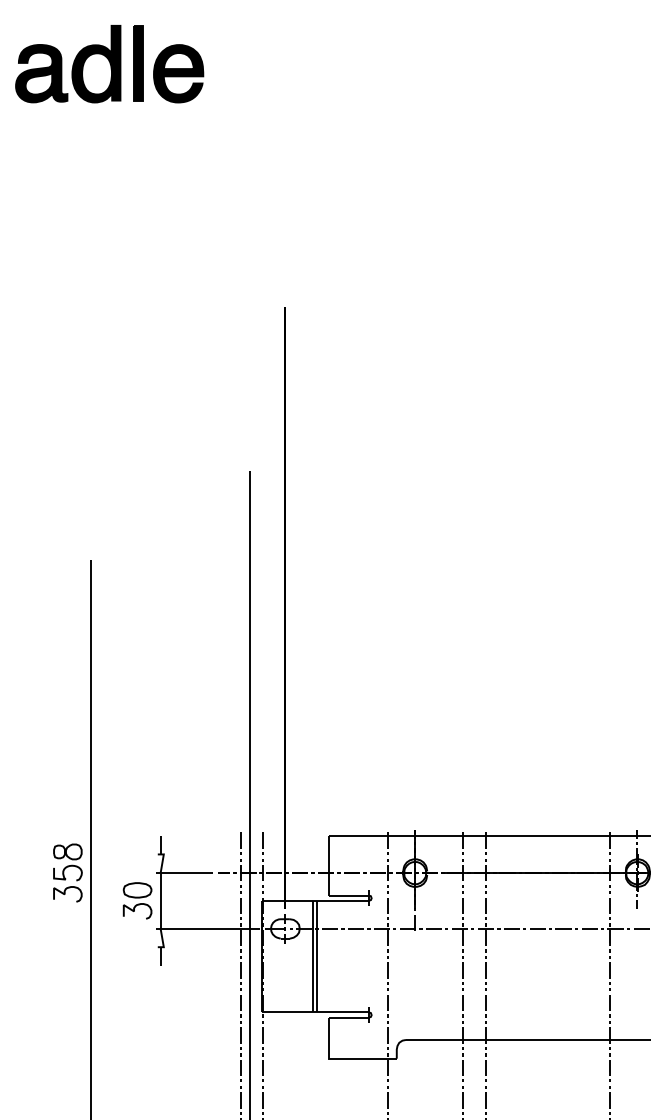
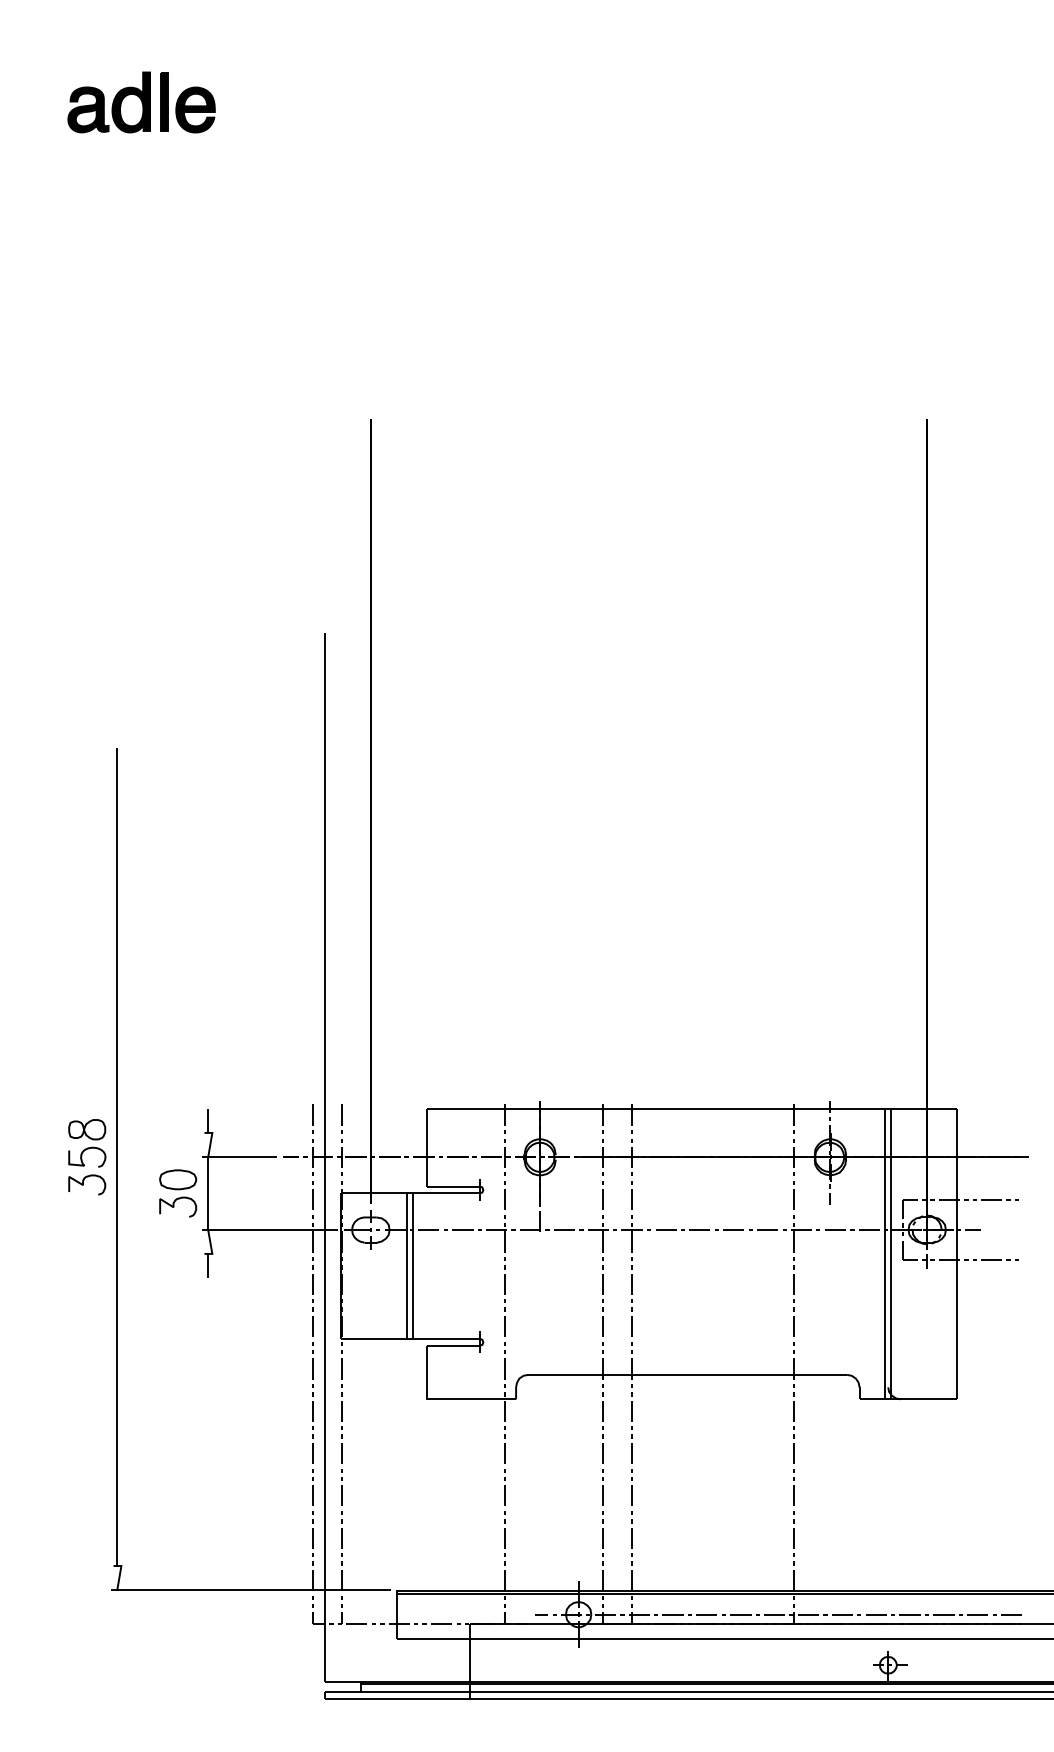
part: (109, 64) -> (141, 102), size x0.6

